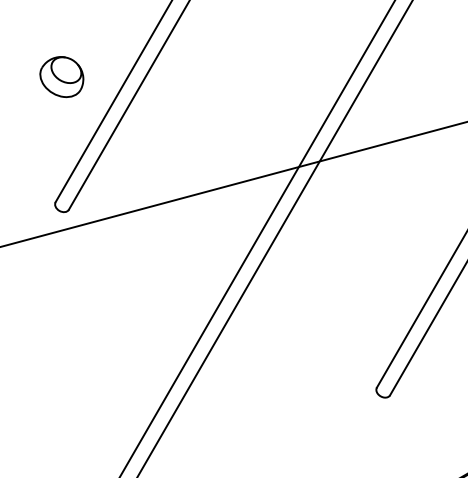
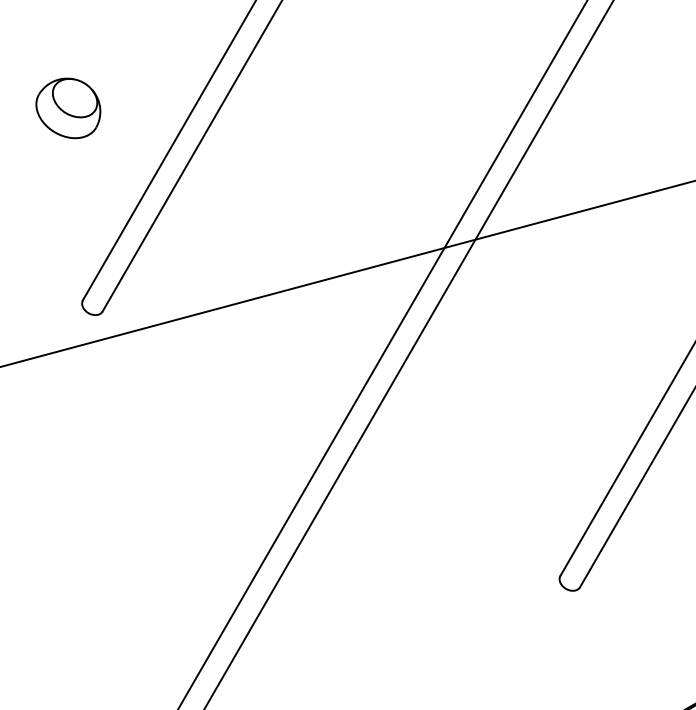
part: (61, 77) -> (67, 109), moved

